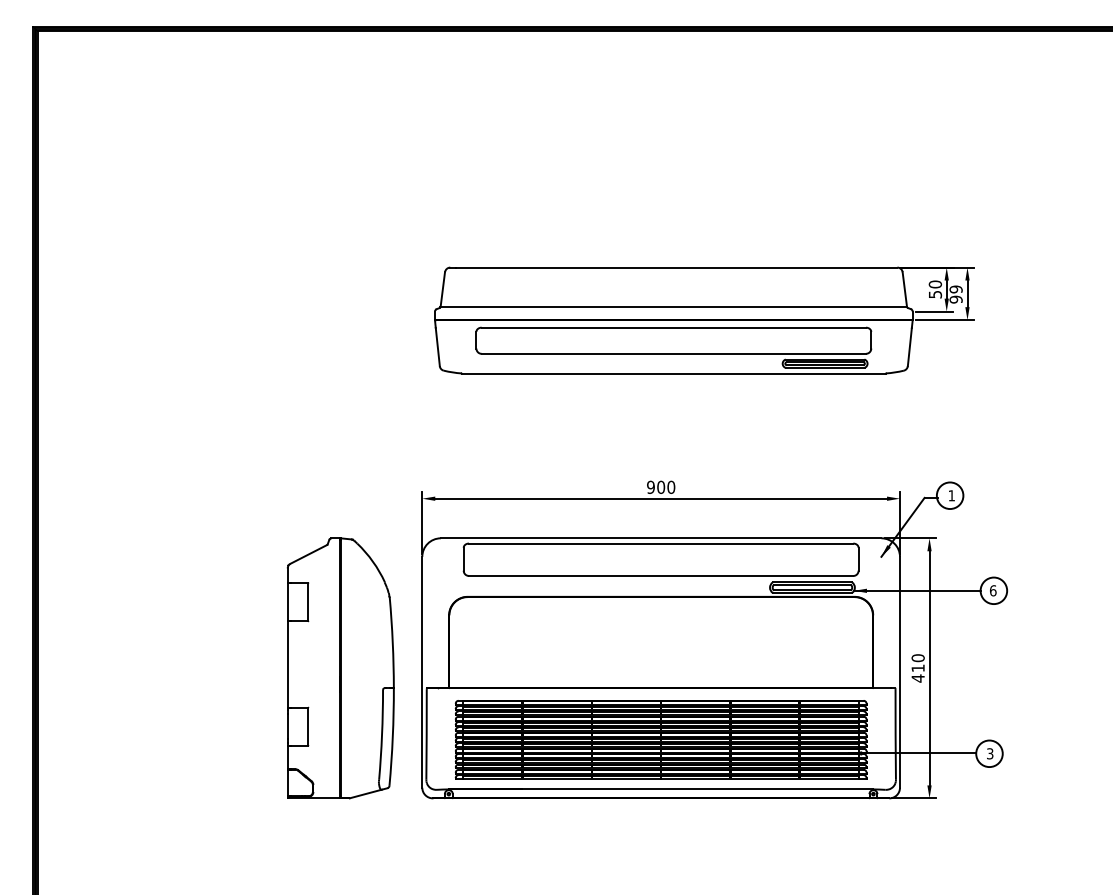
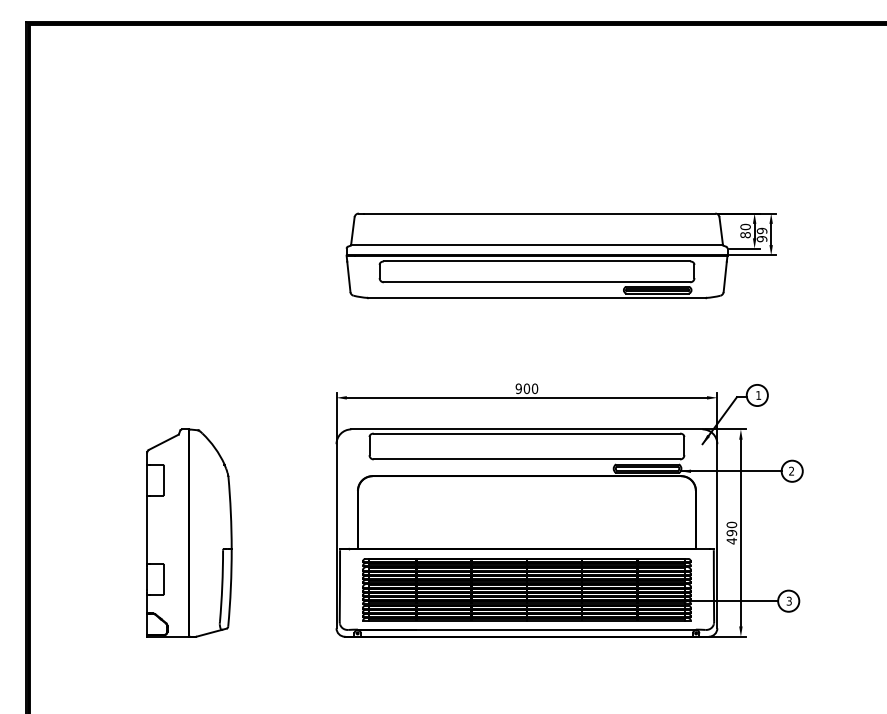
text: (934, 294) -> (744, 235), 50 -> 80
text: (993, 590) -> (791, 471), 6 -> 2
part: (340, 668) -> (189, 533), moved
text: (917, 668) -> (731, 533), 410 -> 490

